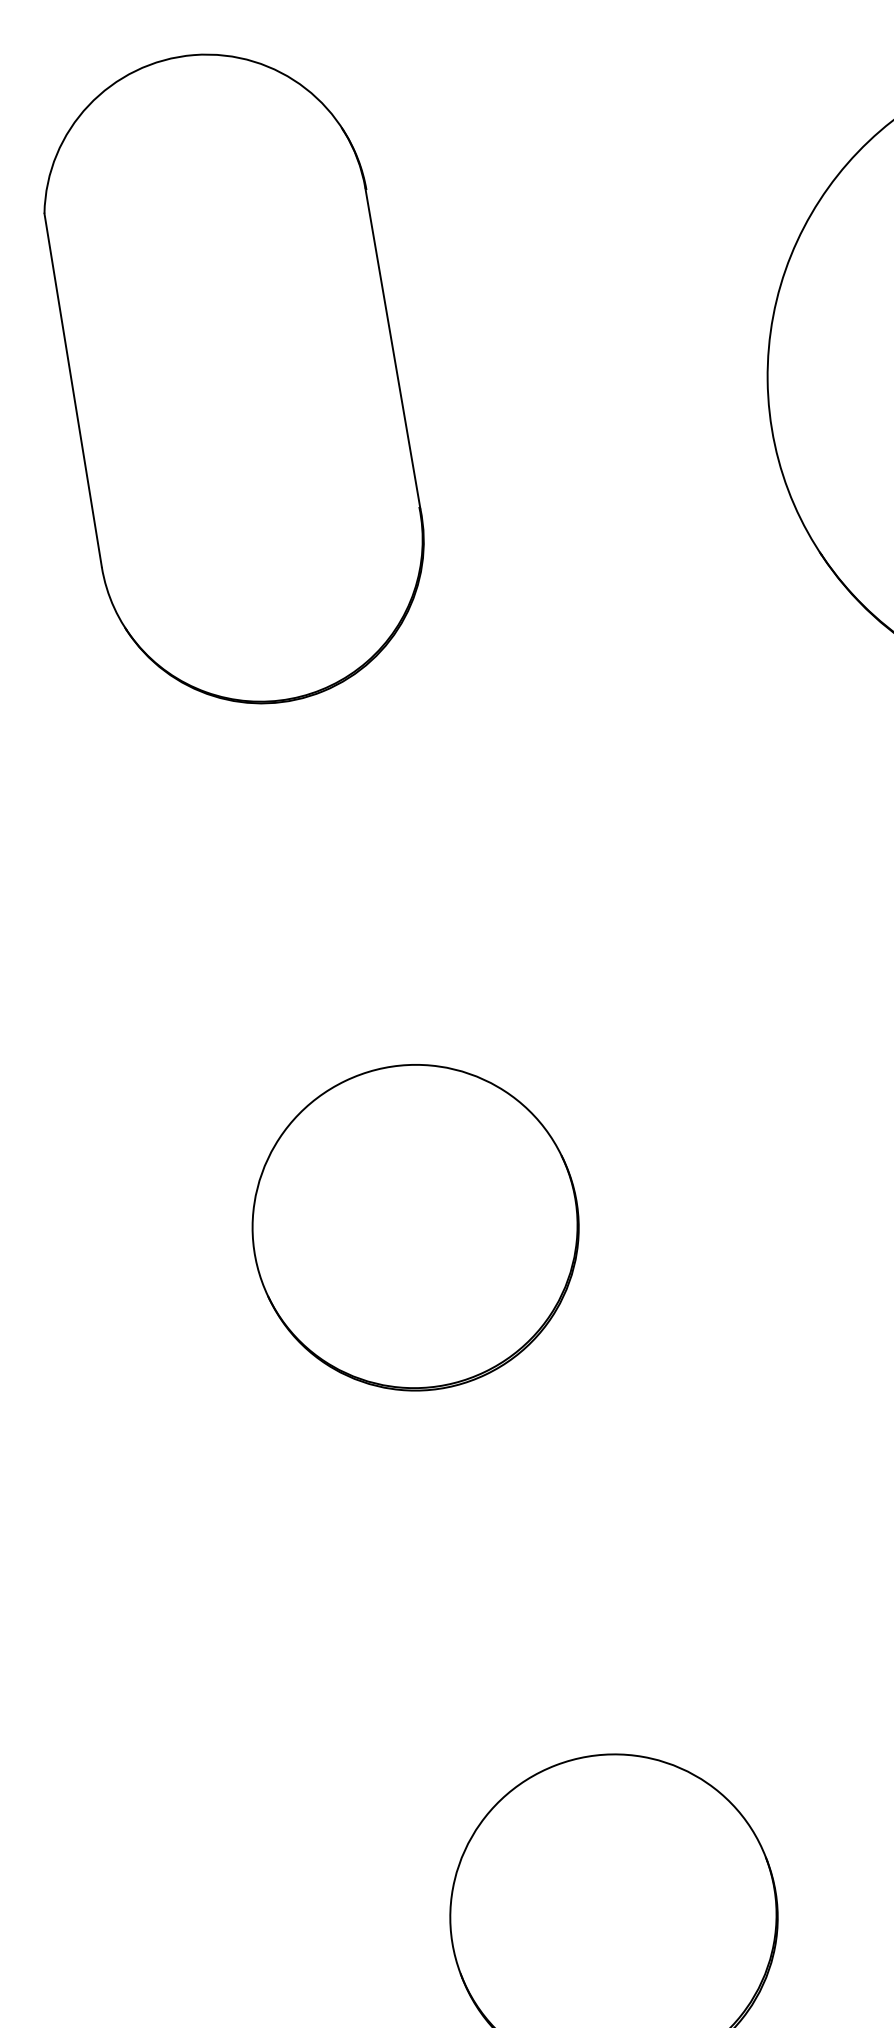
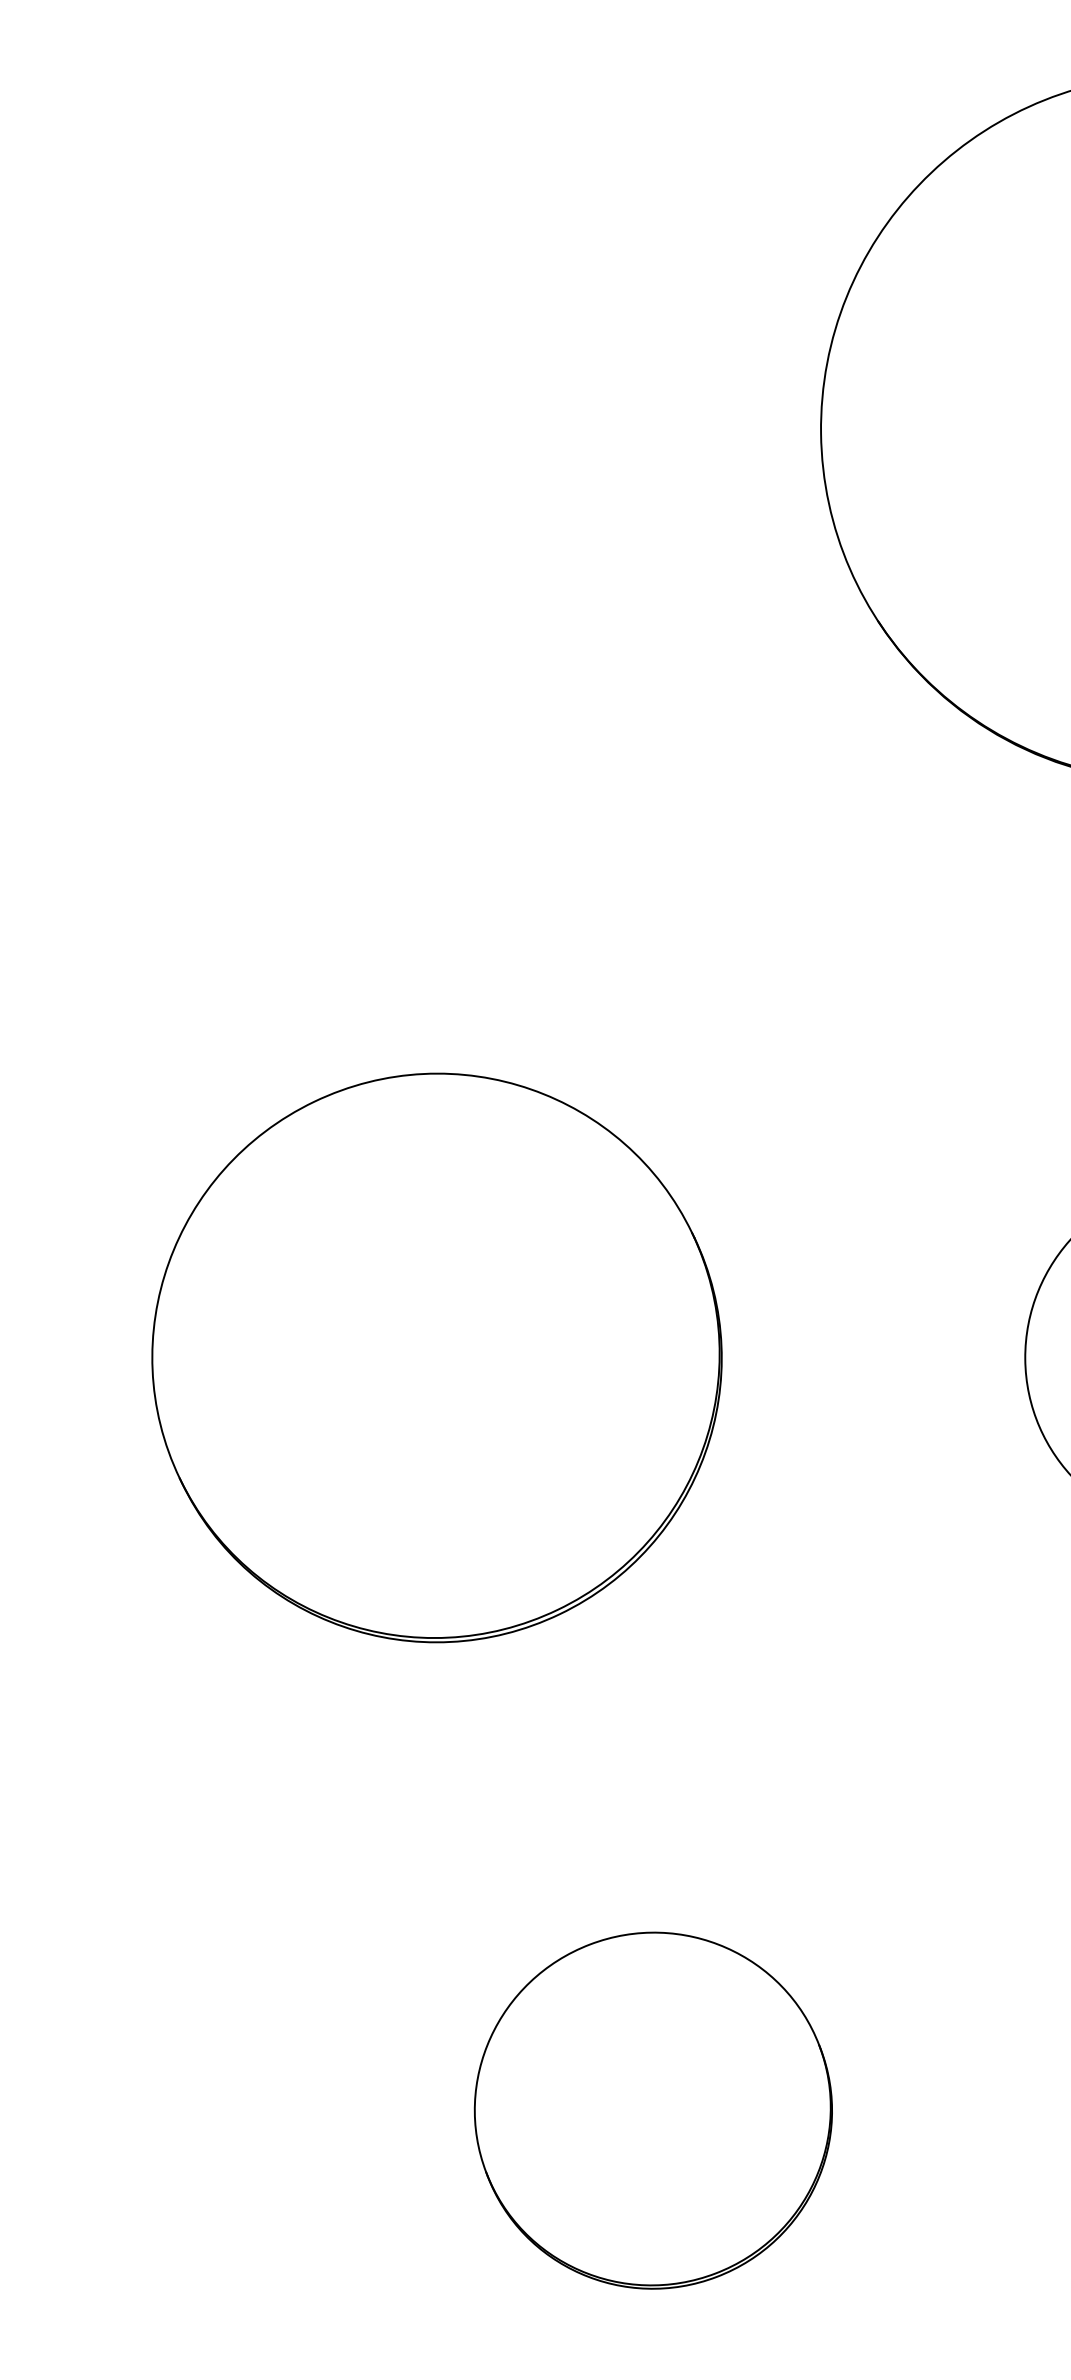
part: (233, 378) -> (238, 431), removed
part: (415, 1227) -> (436, 1357), size x1.6

